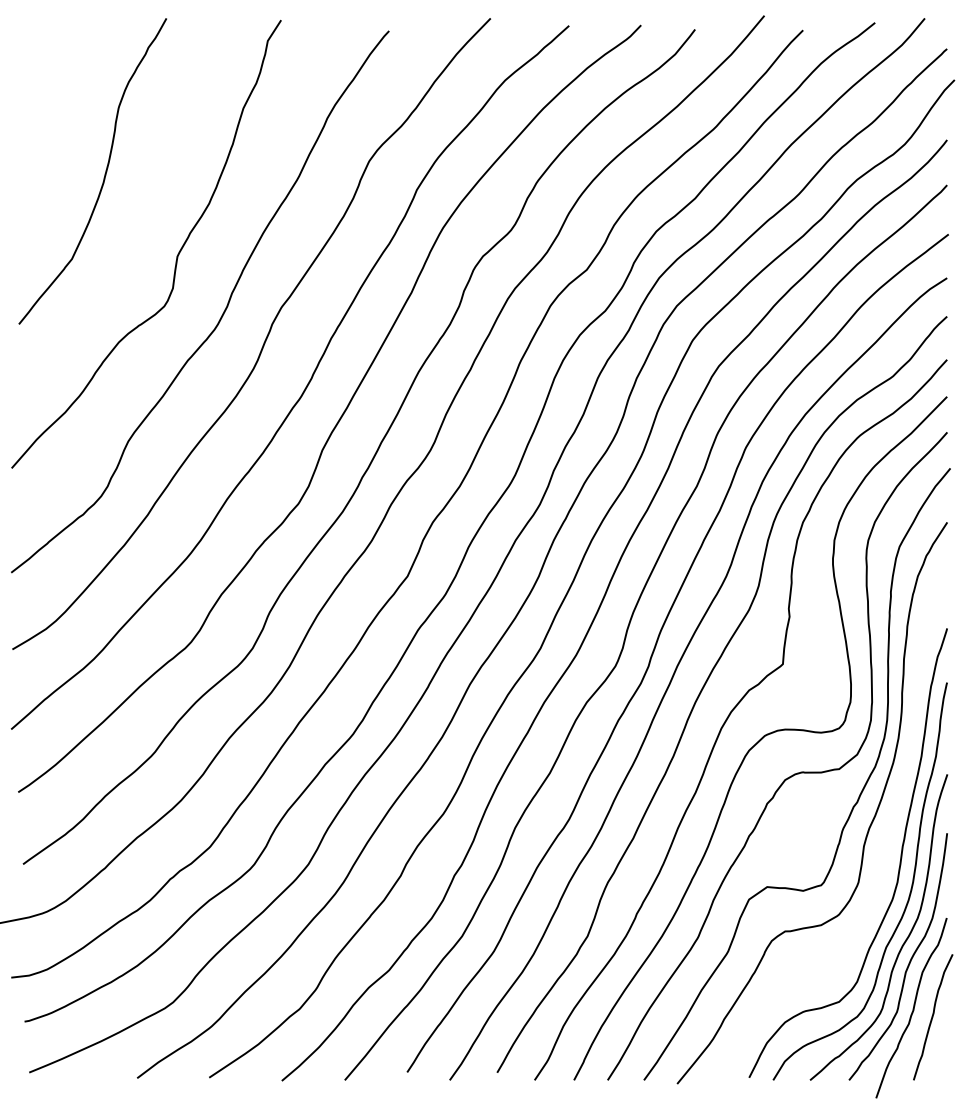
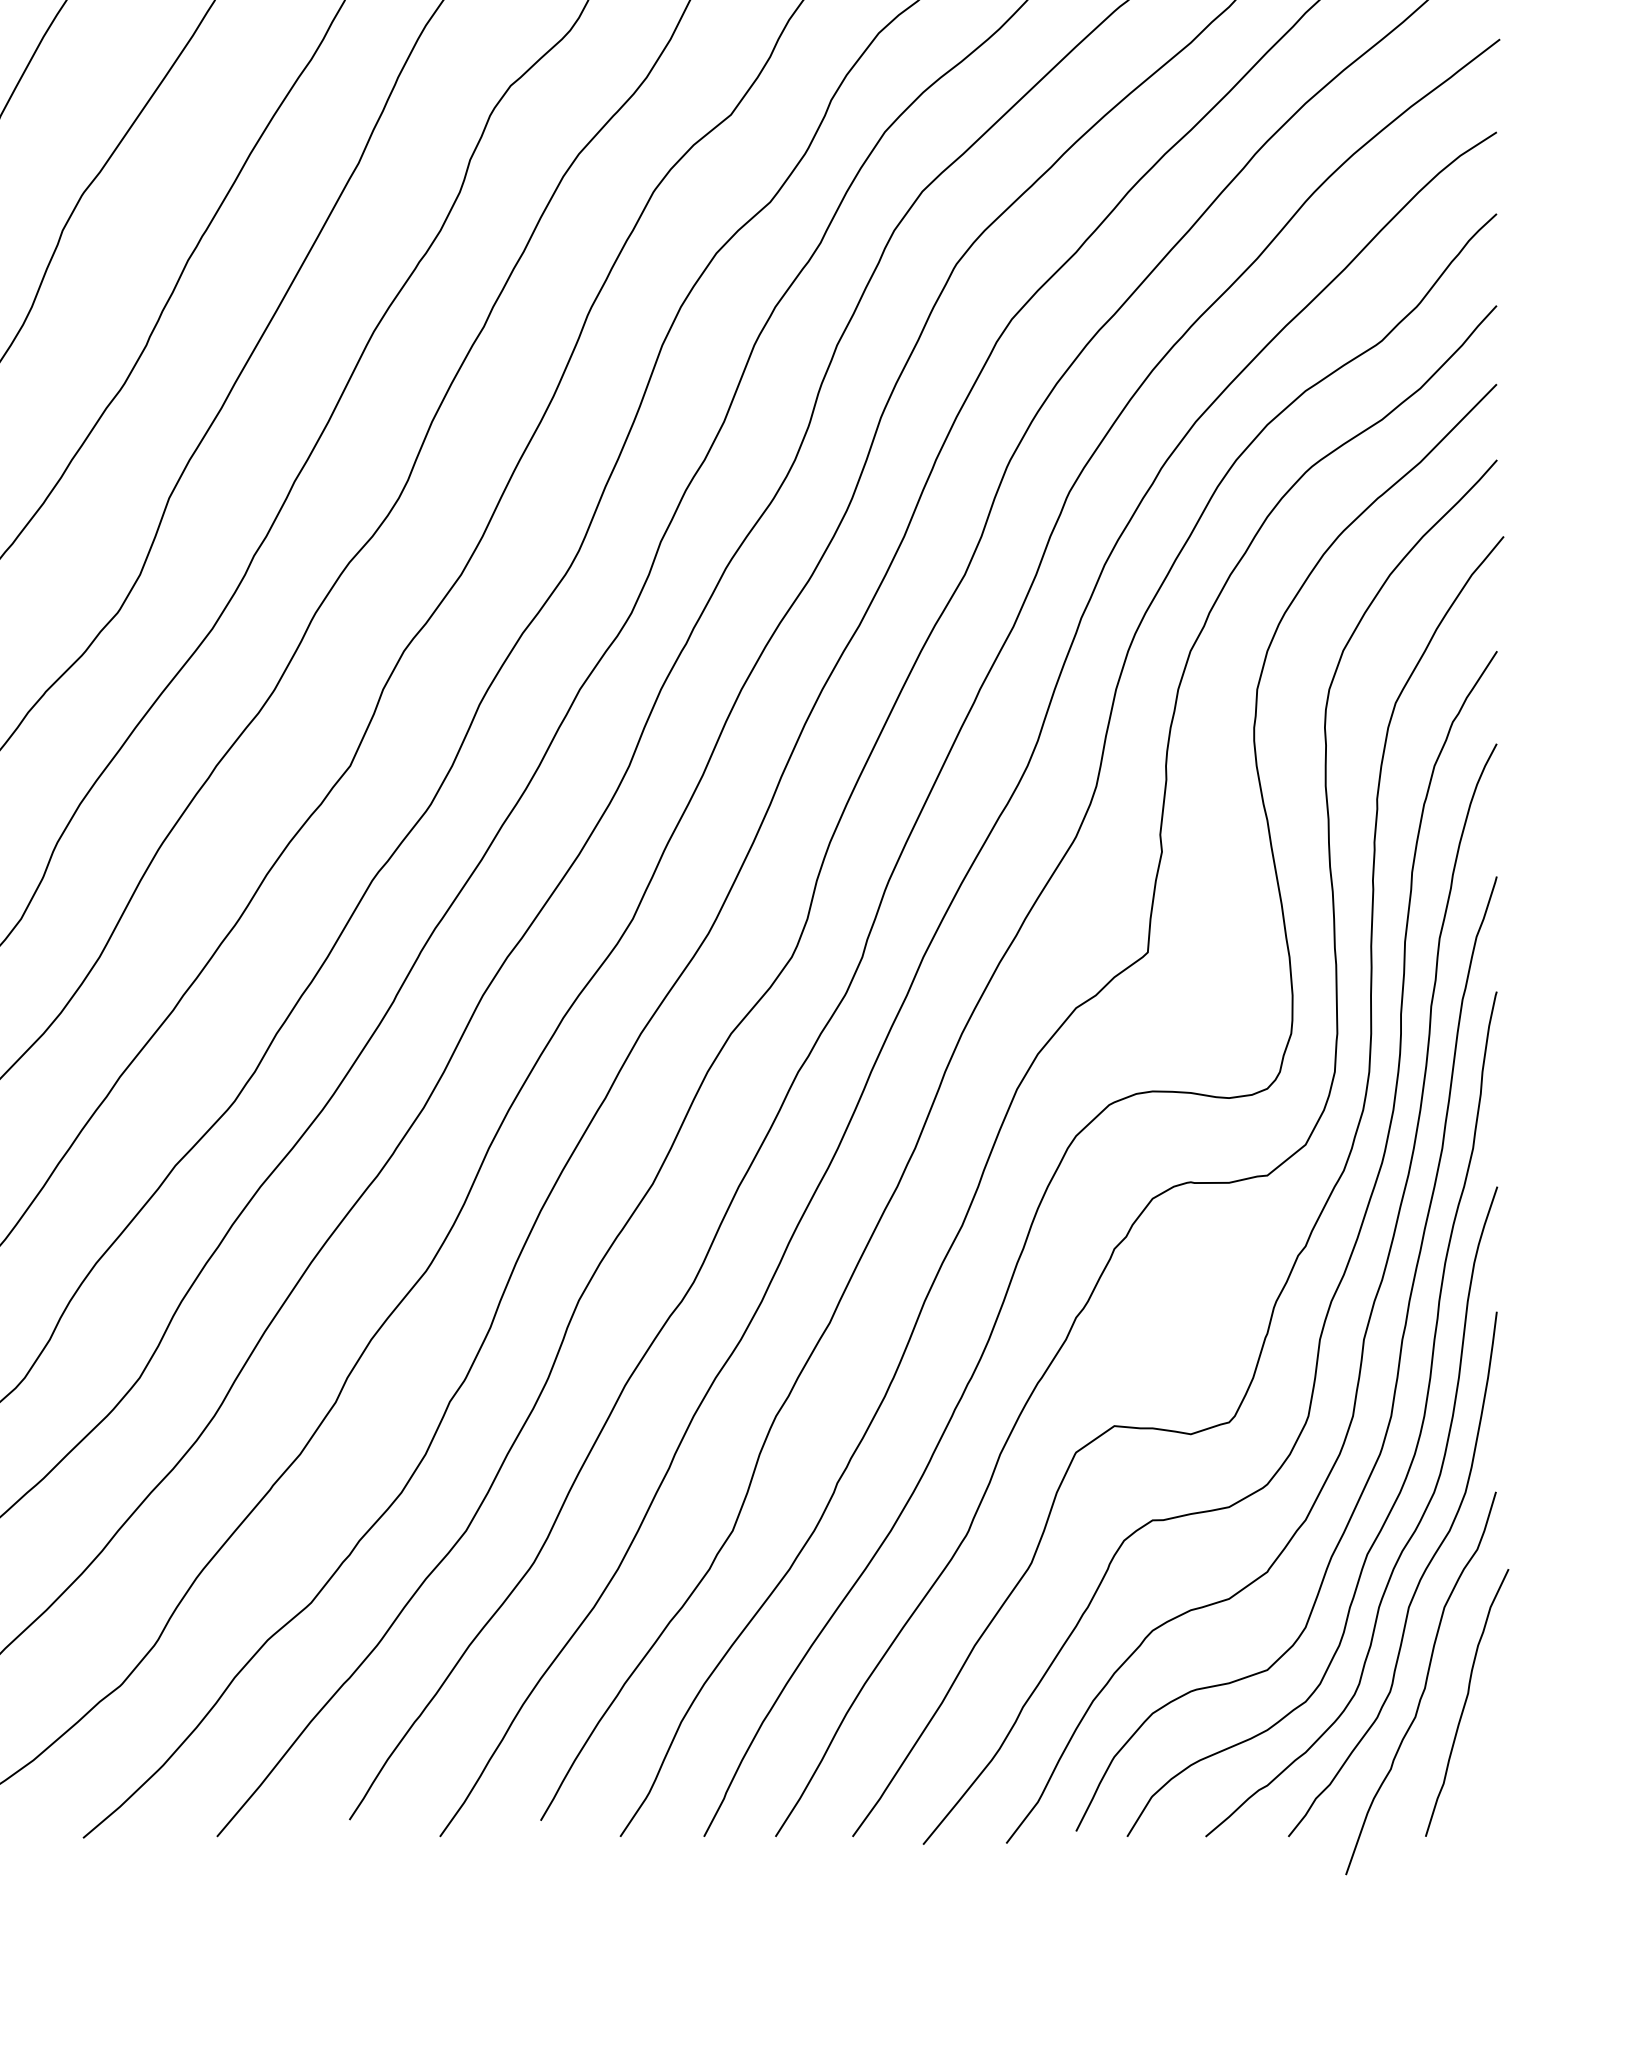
curve: (885, 838) -> (1365, 1322), added

